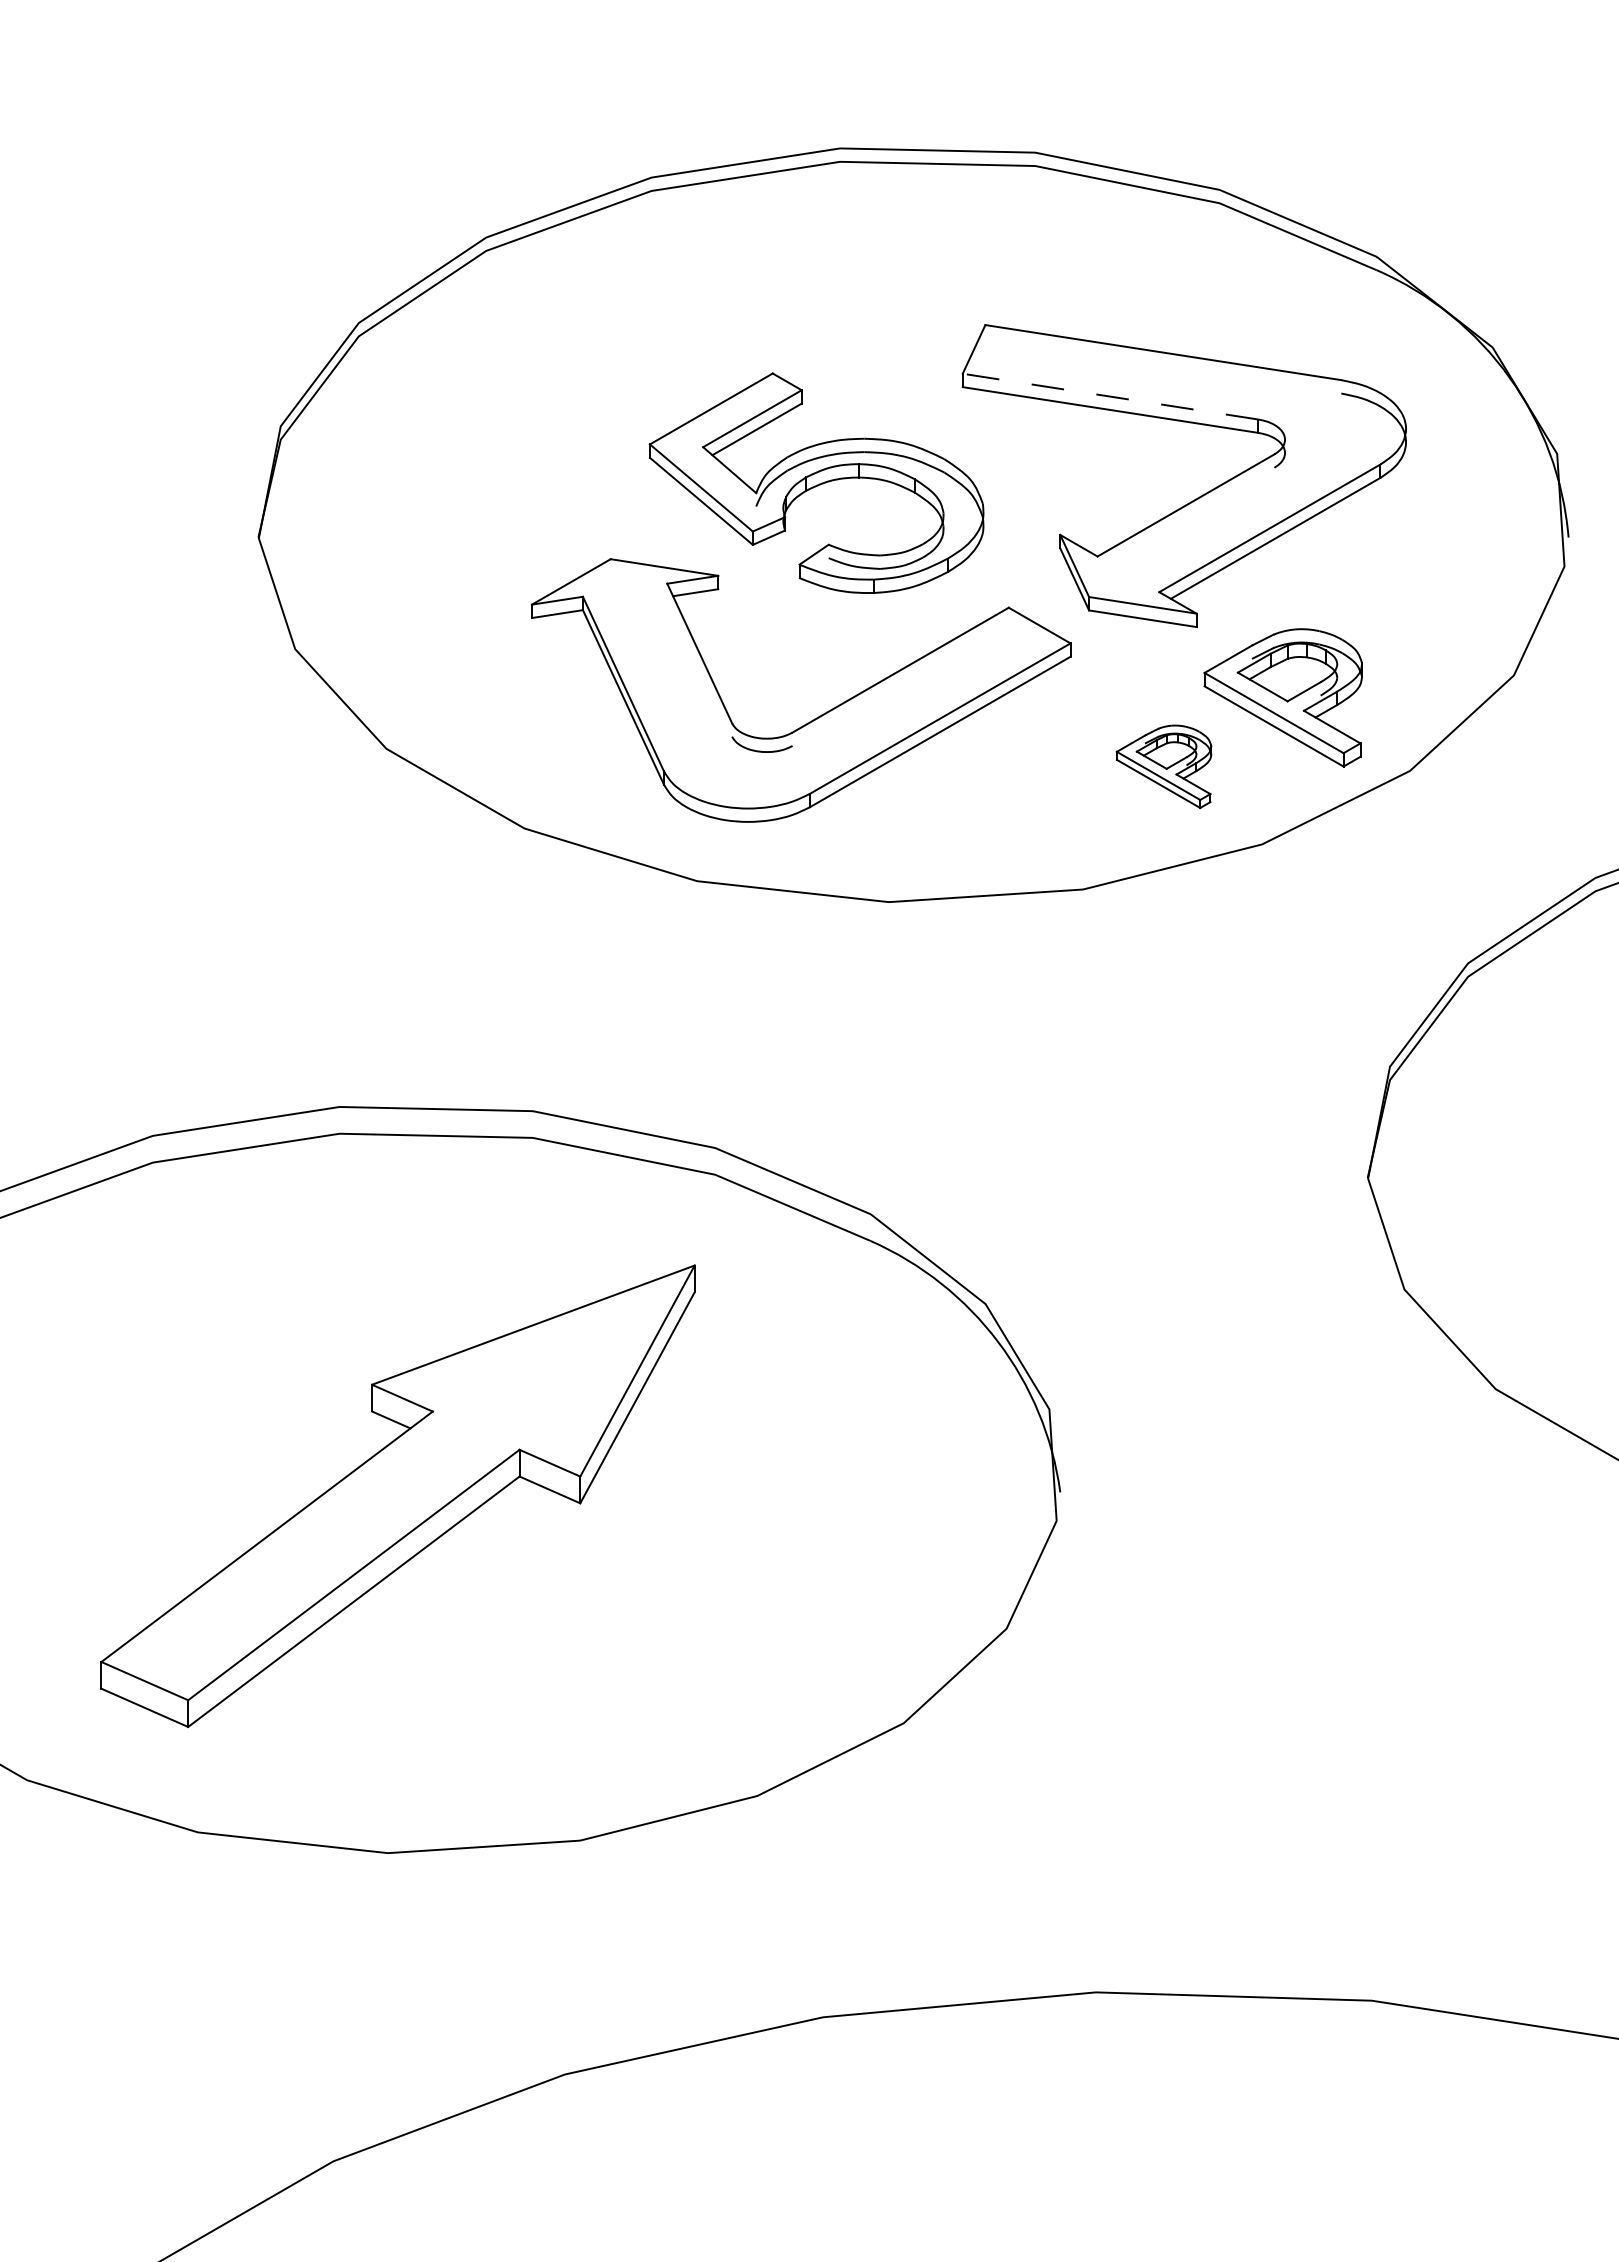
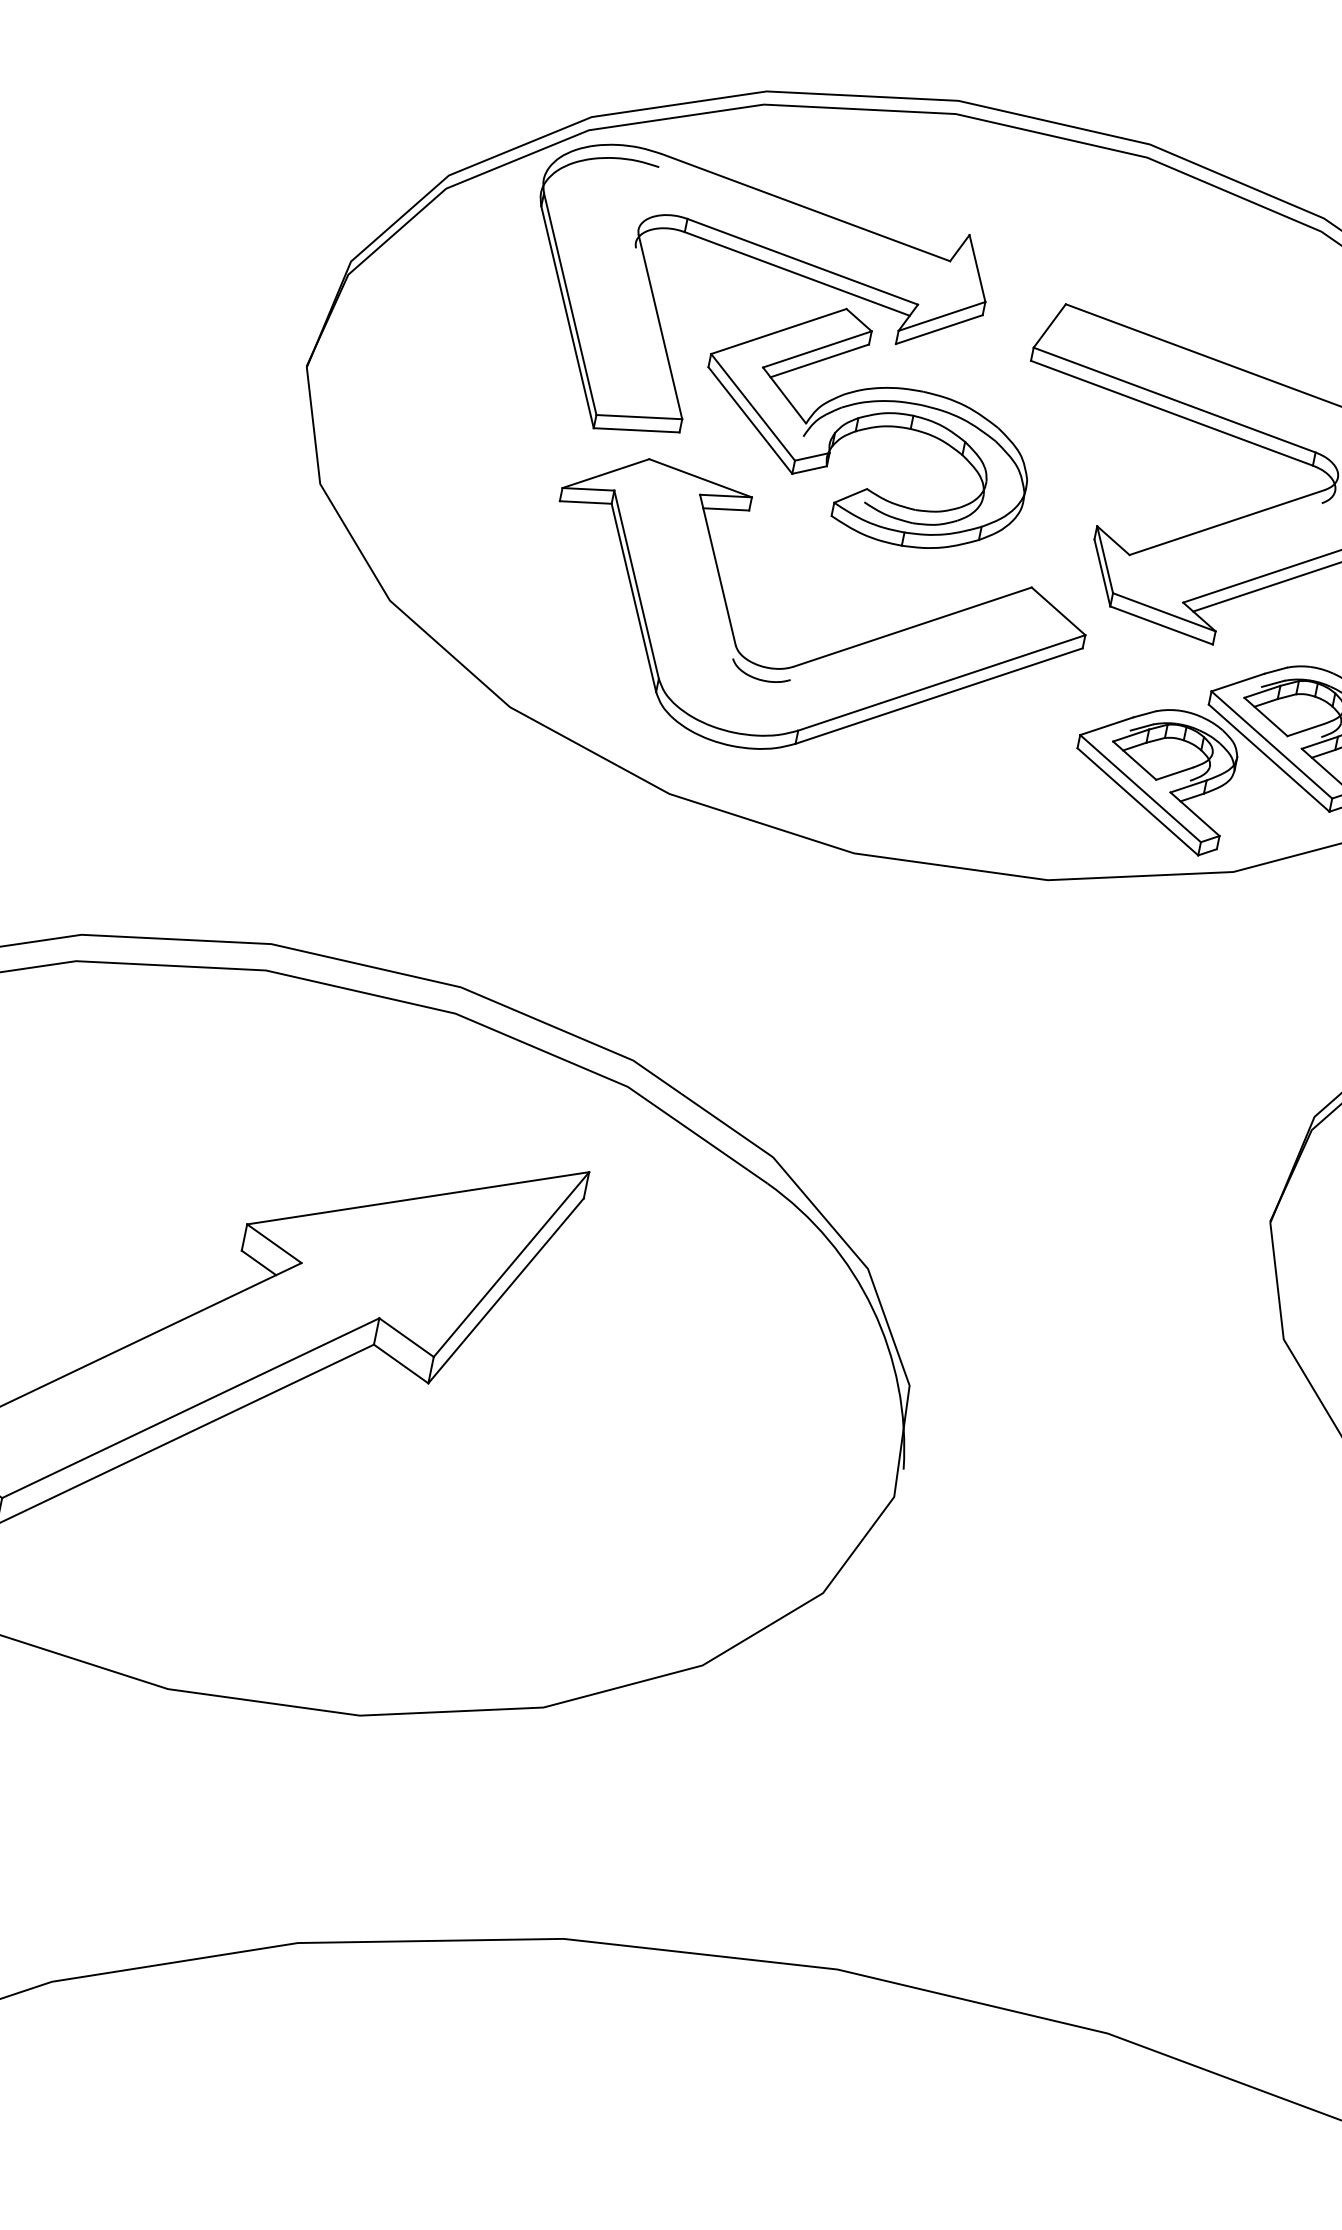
part: (685, 345) -> (766, 263), added
line: (1110, 396) -> (1174, 399), dashed -> solid
part: (1163, 766) -> (1152, 775), size x1.67

